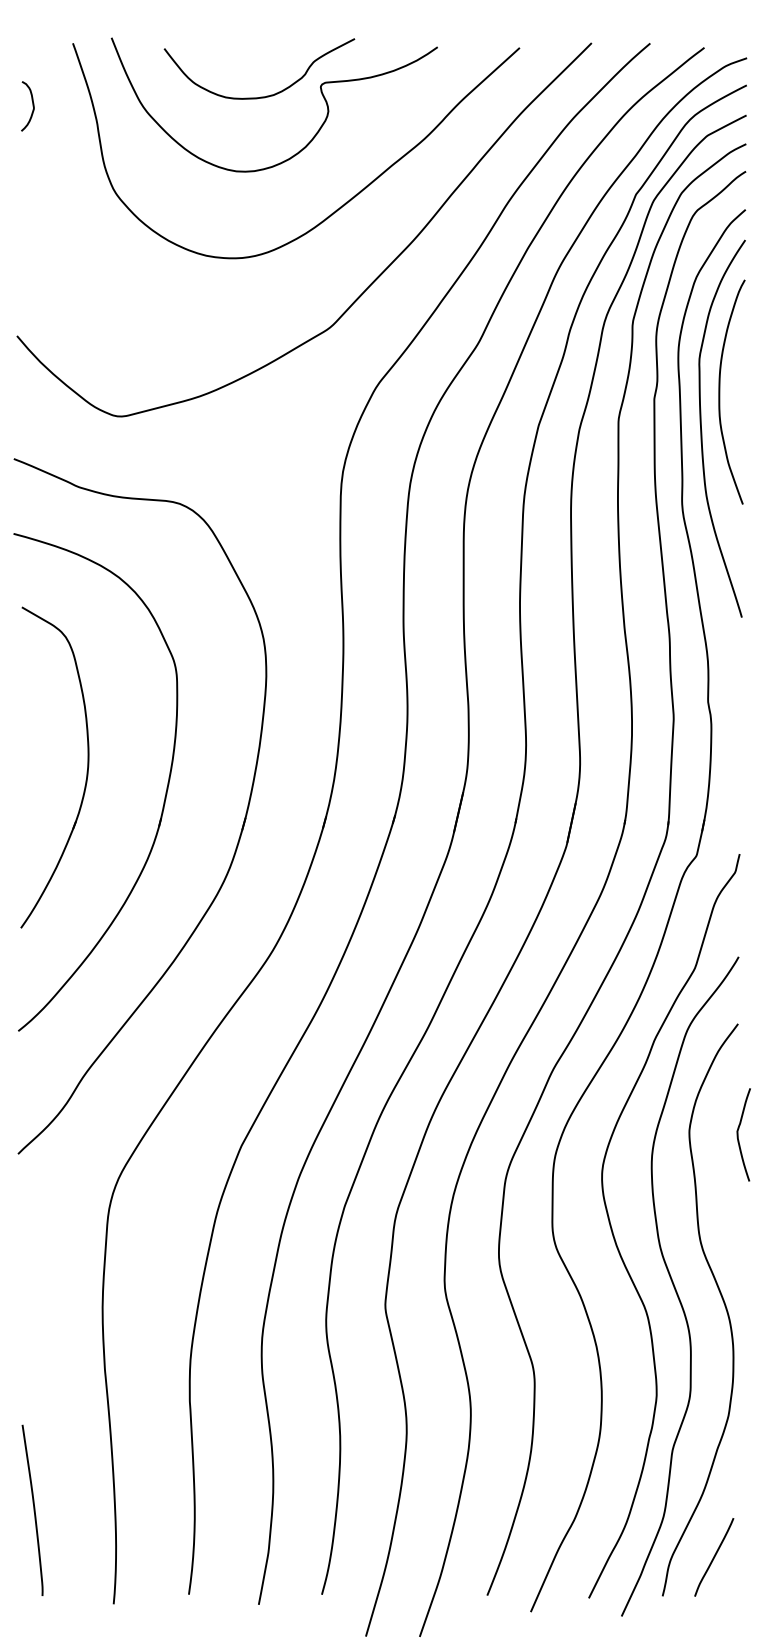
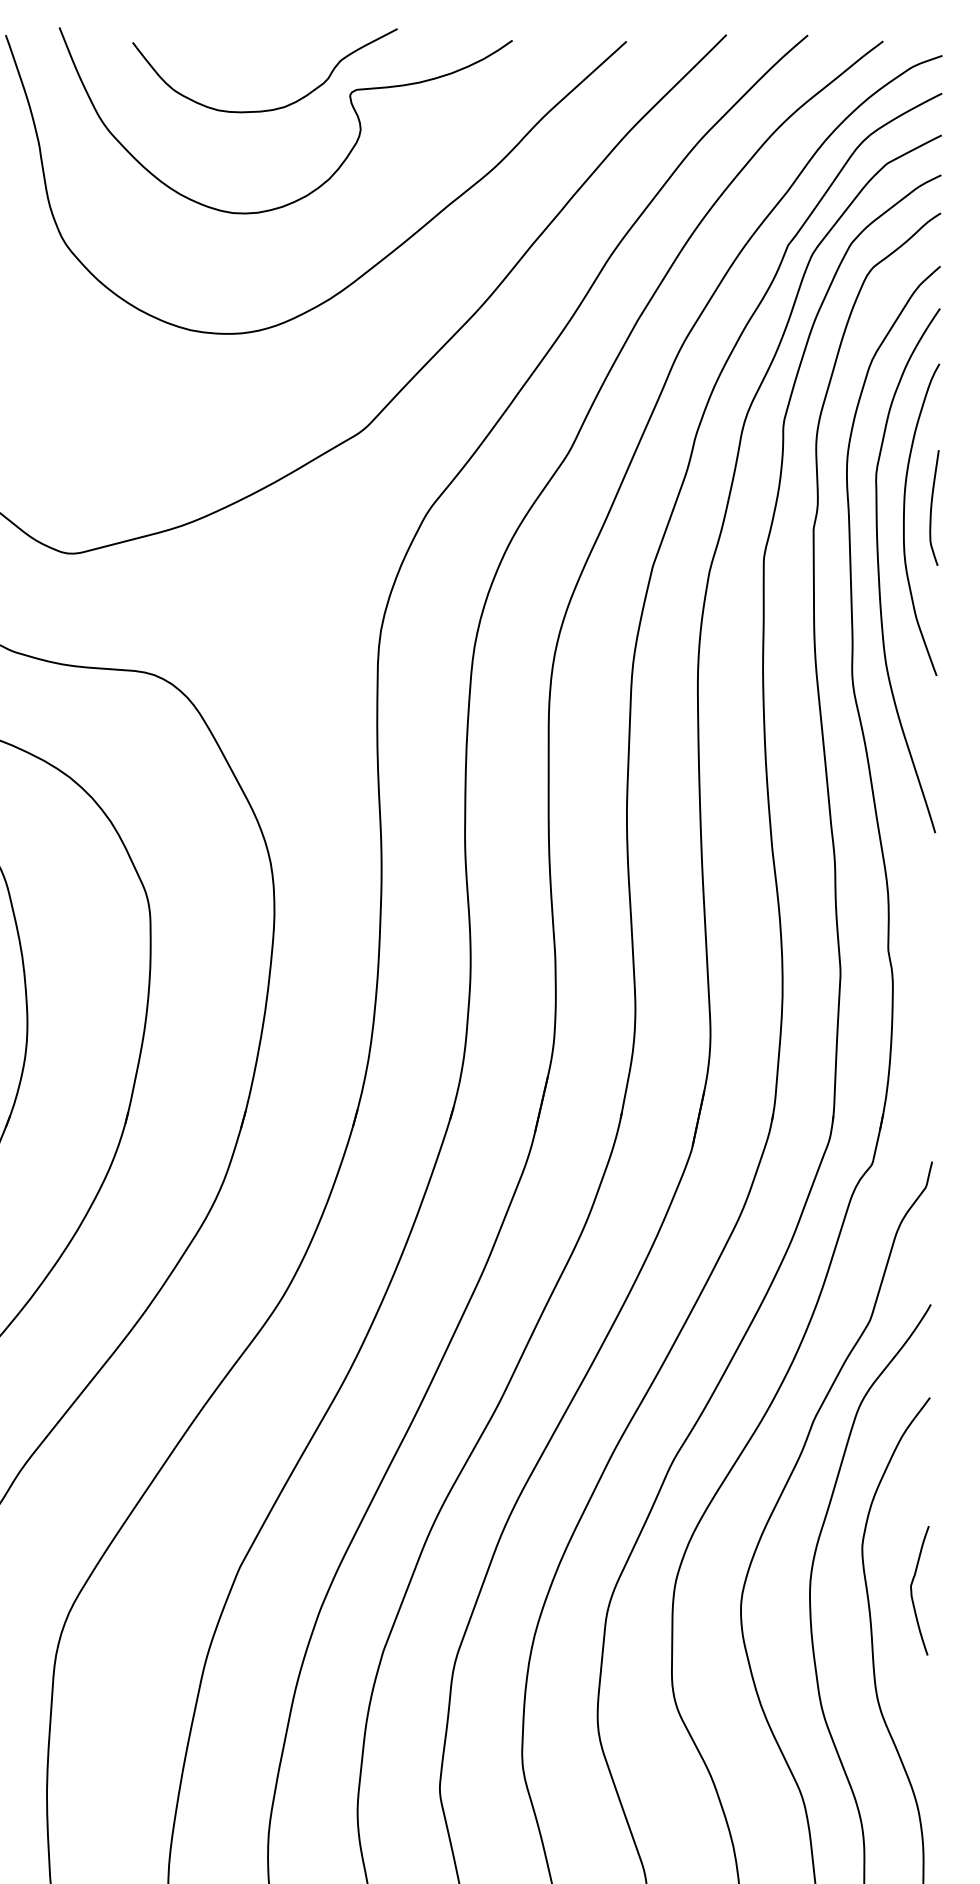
curve: (739, 383) -> (931, 507), added
curve: (738, 1134) -> (912, 1590), moved

